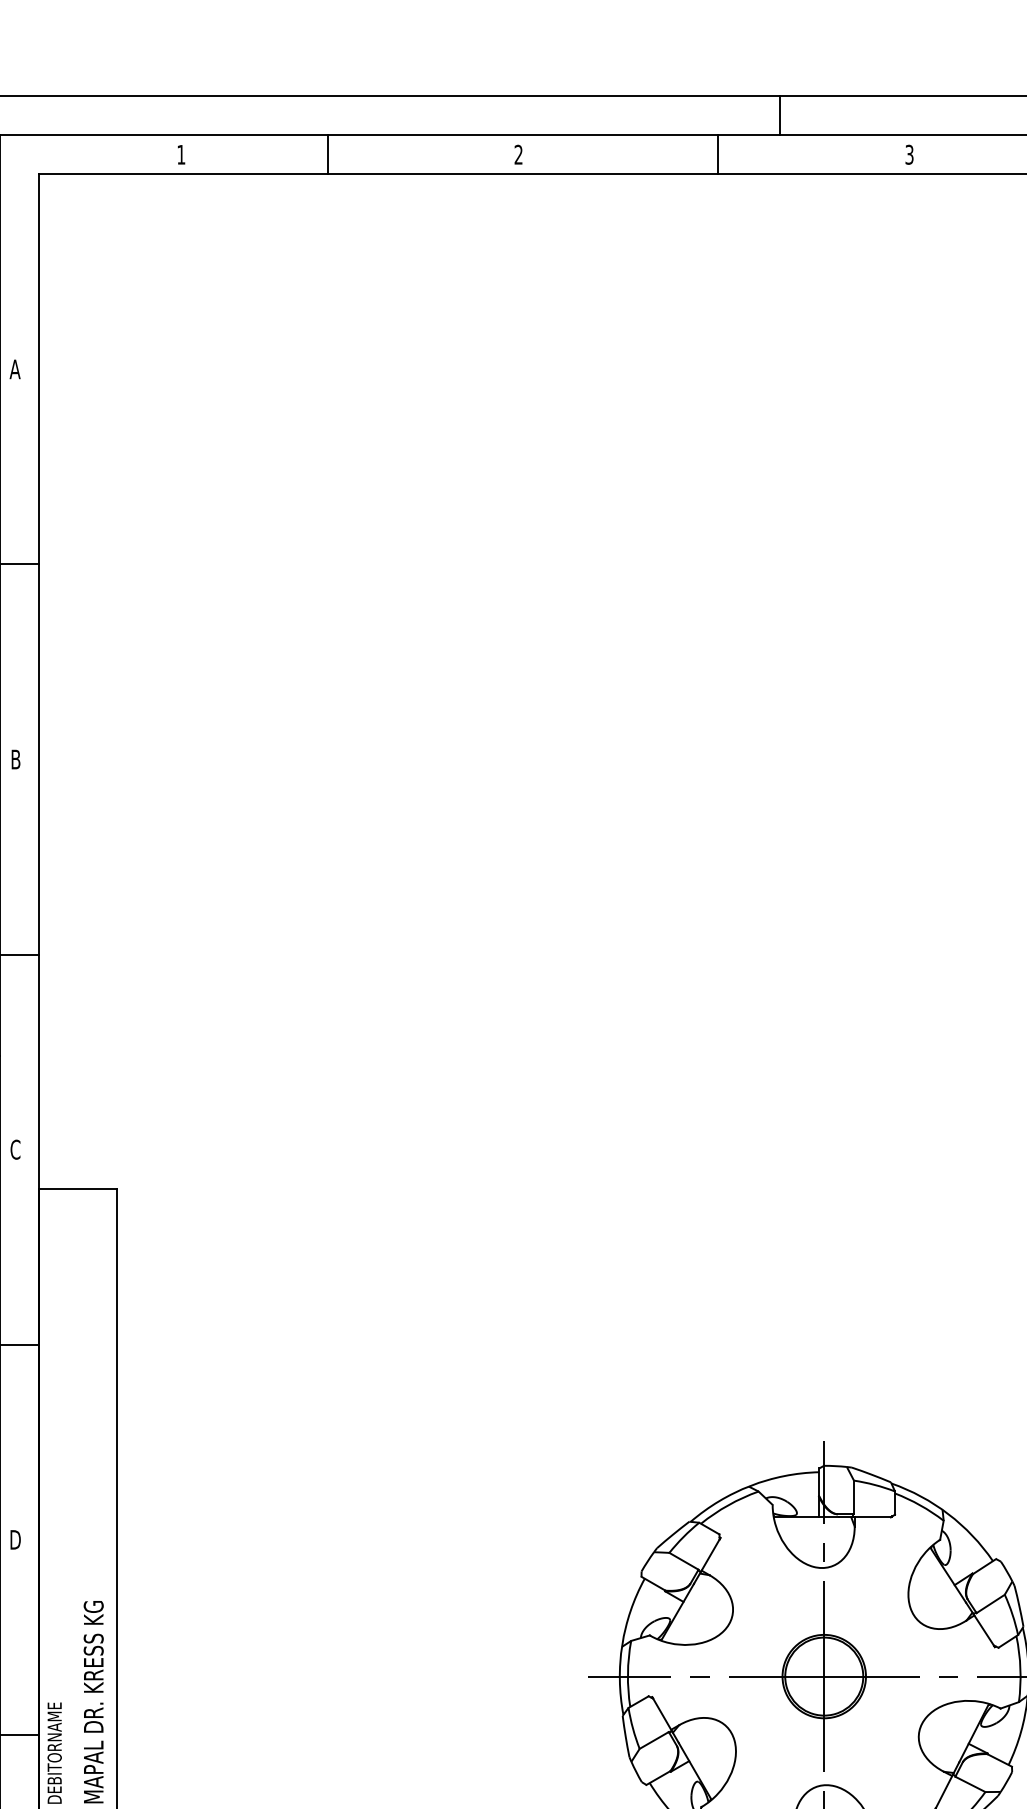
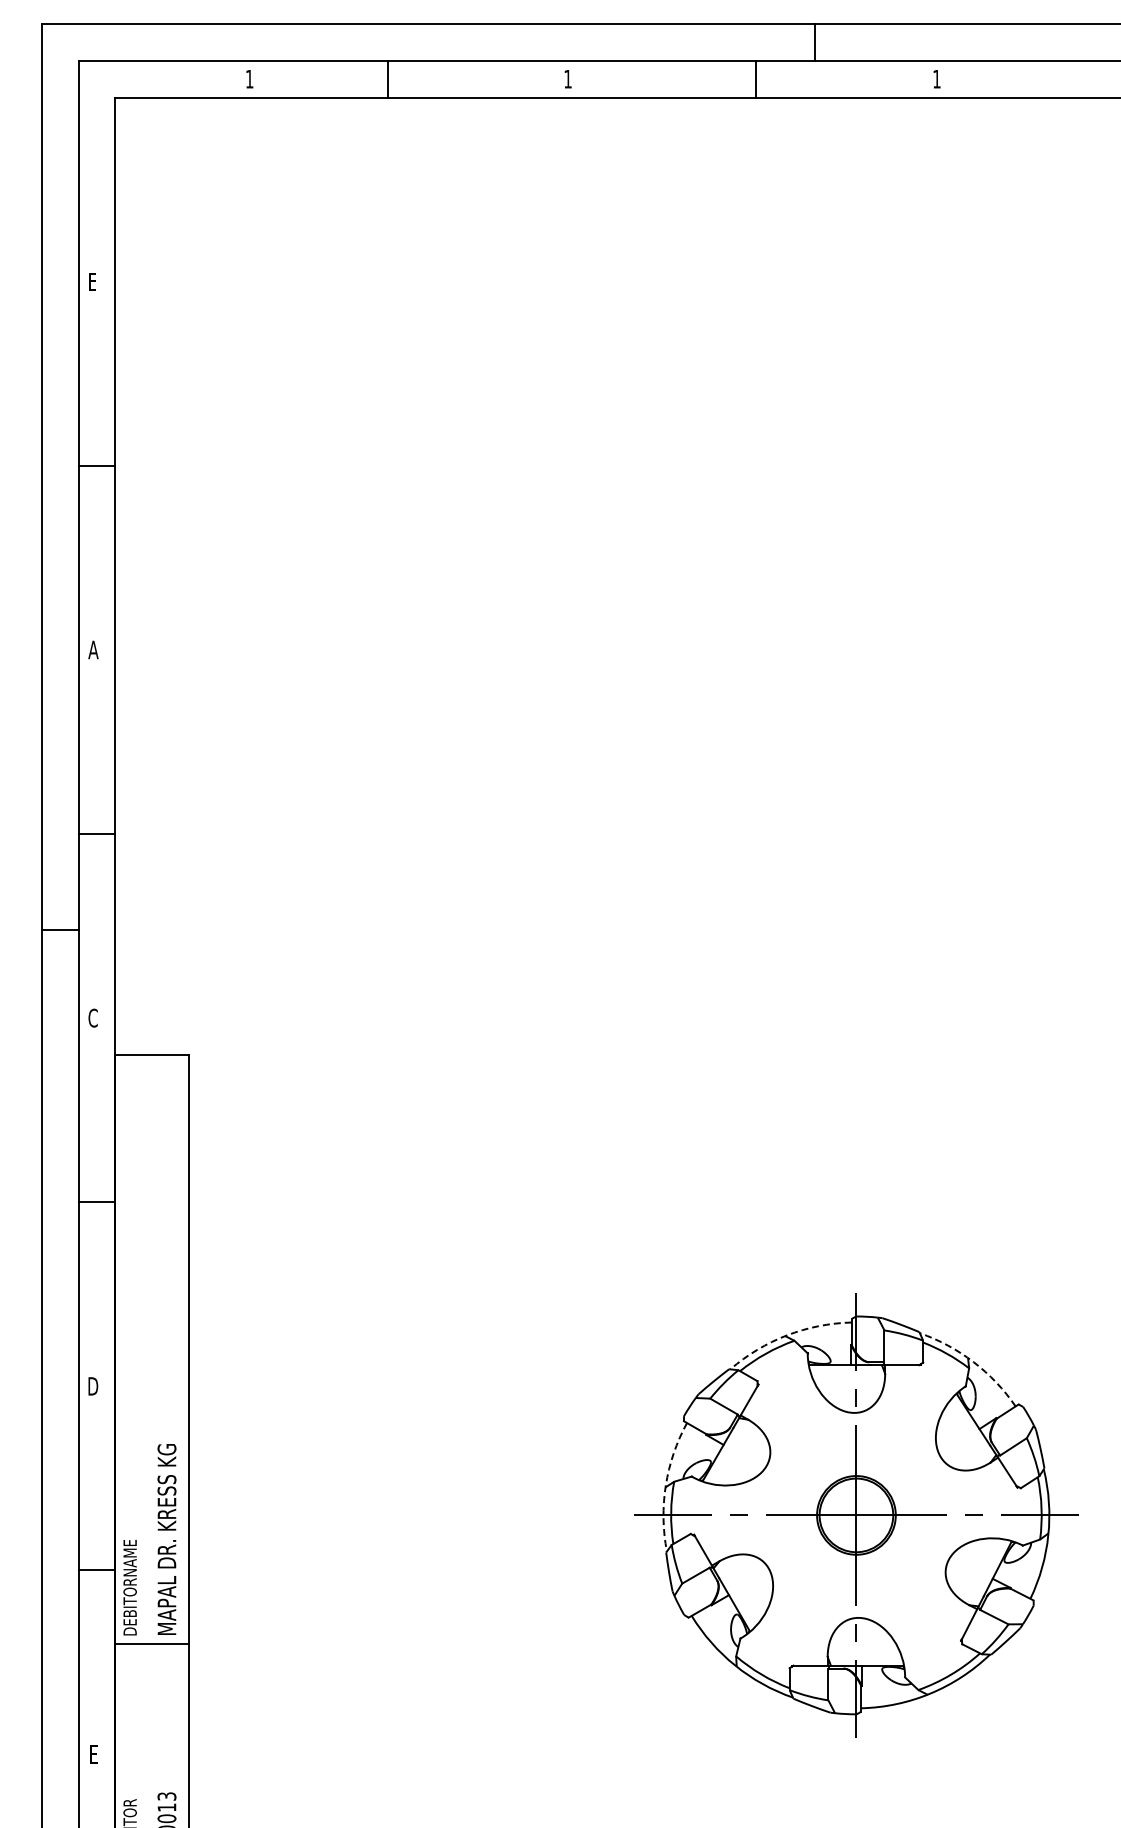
text: (518, 154) -> (567, 78), 2 -> 1
text: (909, 154) -> (936, 78), 3 -> 1
text: (14, 369) -> (92, 281), A -> E
text: (15, 759) -> (93, 649), B -> A
arc: (750, 1485) -> (786, 1335), solid -> dashed
arc: (948, 1514) -> (973, 1362), solid -> dashed
arc: (621, 1644) -> (665, 1485), solid -> dashed

